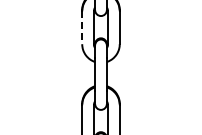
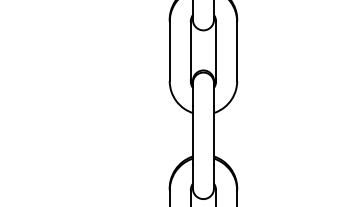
line: (82, 28) -> (170, 52), dashed -> solid

